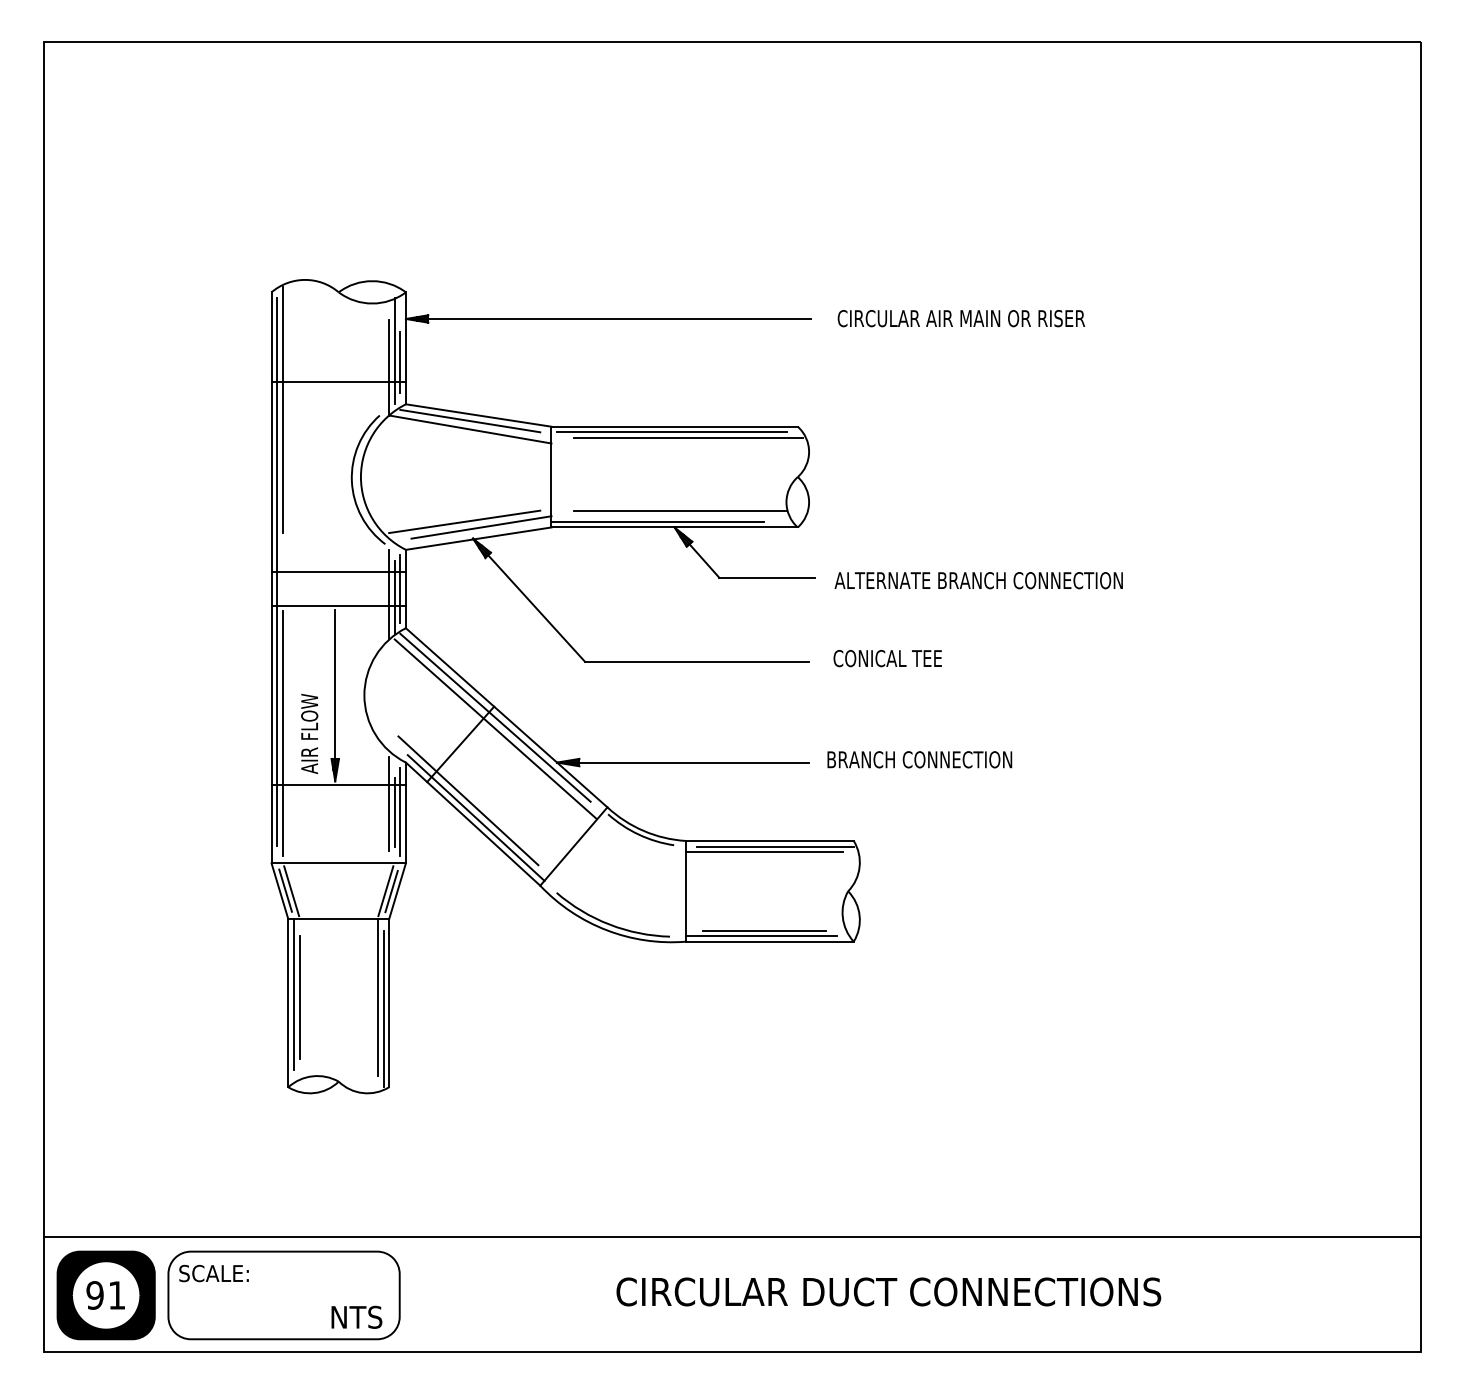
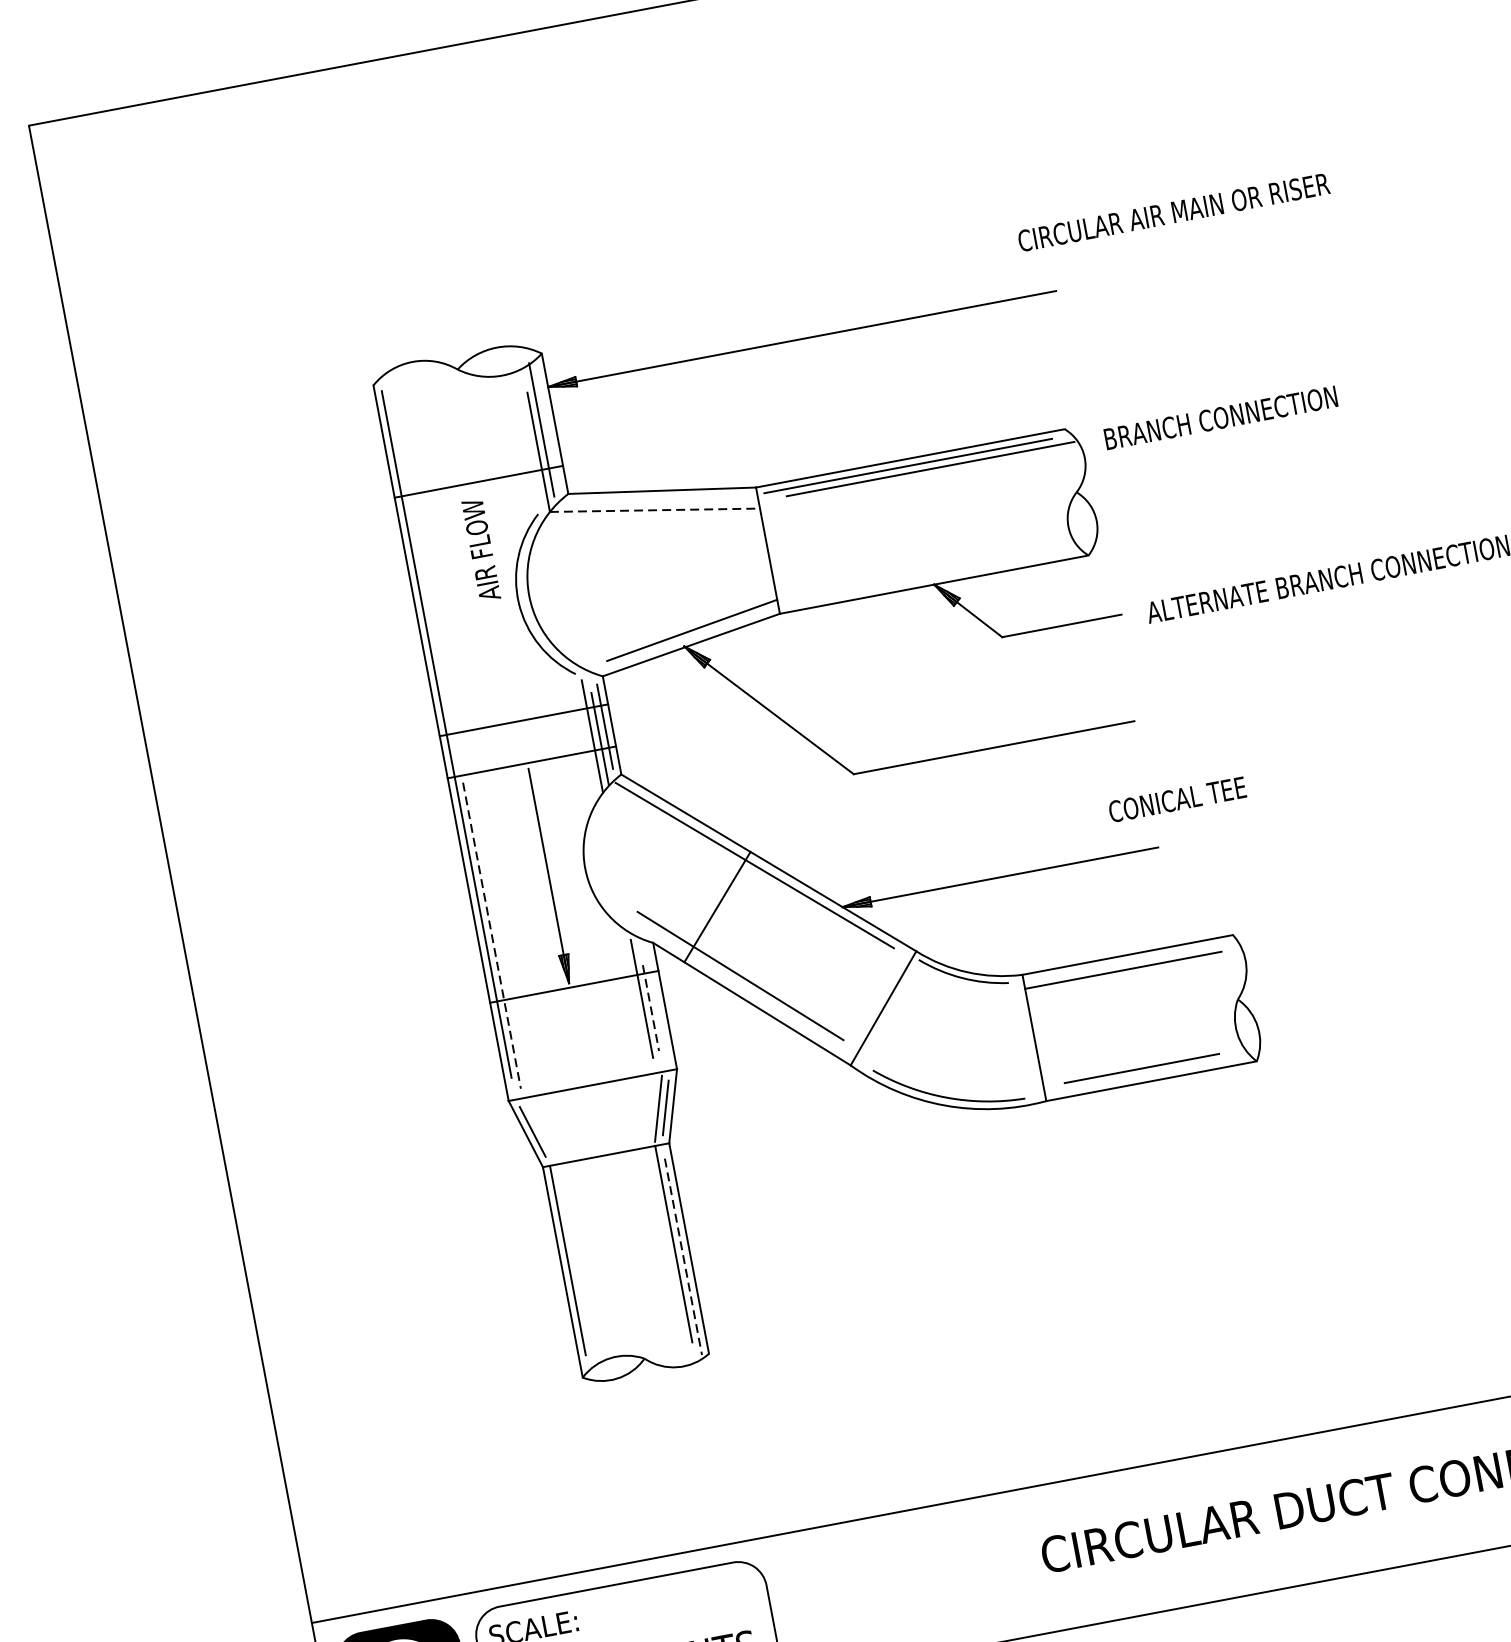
text: (961, 318) -> (1173, 212), moved
line: (400, 362) -> (551, 442), removed
line: (282, 409) -> (414, 529), removed
line: (470, 420) -> (653, 498), removed
line: (470, 429) -> (655, 510), solid -> dashed
line: (679, 510) -> (936, 562), removed
line: (464, 521) -> (669, 626), removed
line: (657, 521) -> (911, 581), removed
text: (887, 658) -> (1177, 799), moved
line: (495, 728) -> (757, 878), removed
text: (309, 733) -> (480, 549), moved
line: (282, 734) -> (491, 936), solid -> dashed
text: (919, 759) -> (1220, 417), moved
line: (394, 812) -> (650, 1008), solid -> dashed
line: (400, 812) -> (658, 1006), removed
line: (475, 817) -> (753, 995), removed
line: (775, 846) -> (1136, 960), removed
line: (291, 891) -> (540, 1131), removed
line: (760, 936) -> (1138, 1076), removed
line: (299, 997) -> (575, 1262), removed
line: (383, 1009) -> (683, 1257), solid -> dashed

